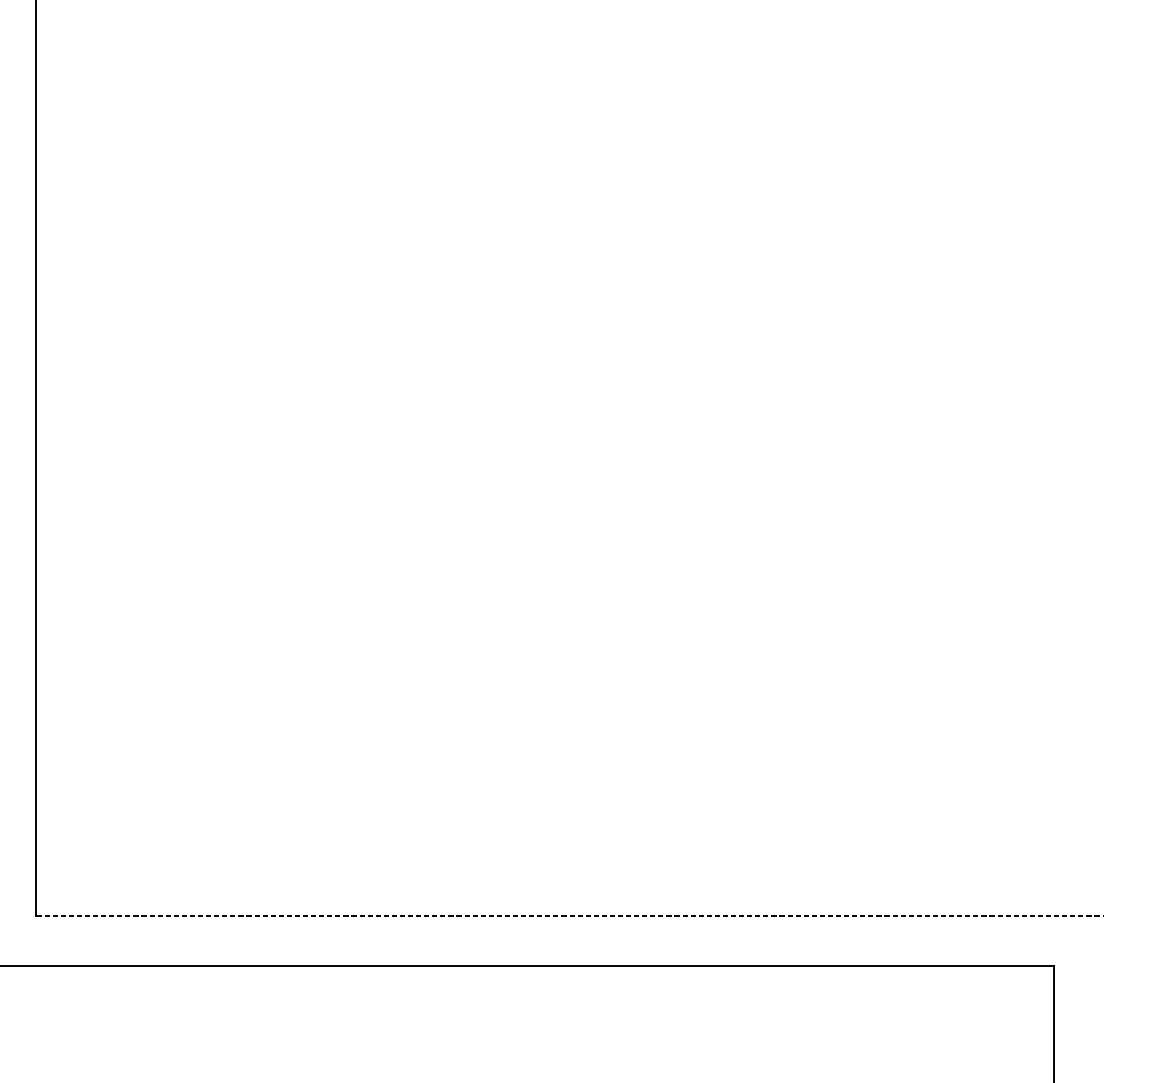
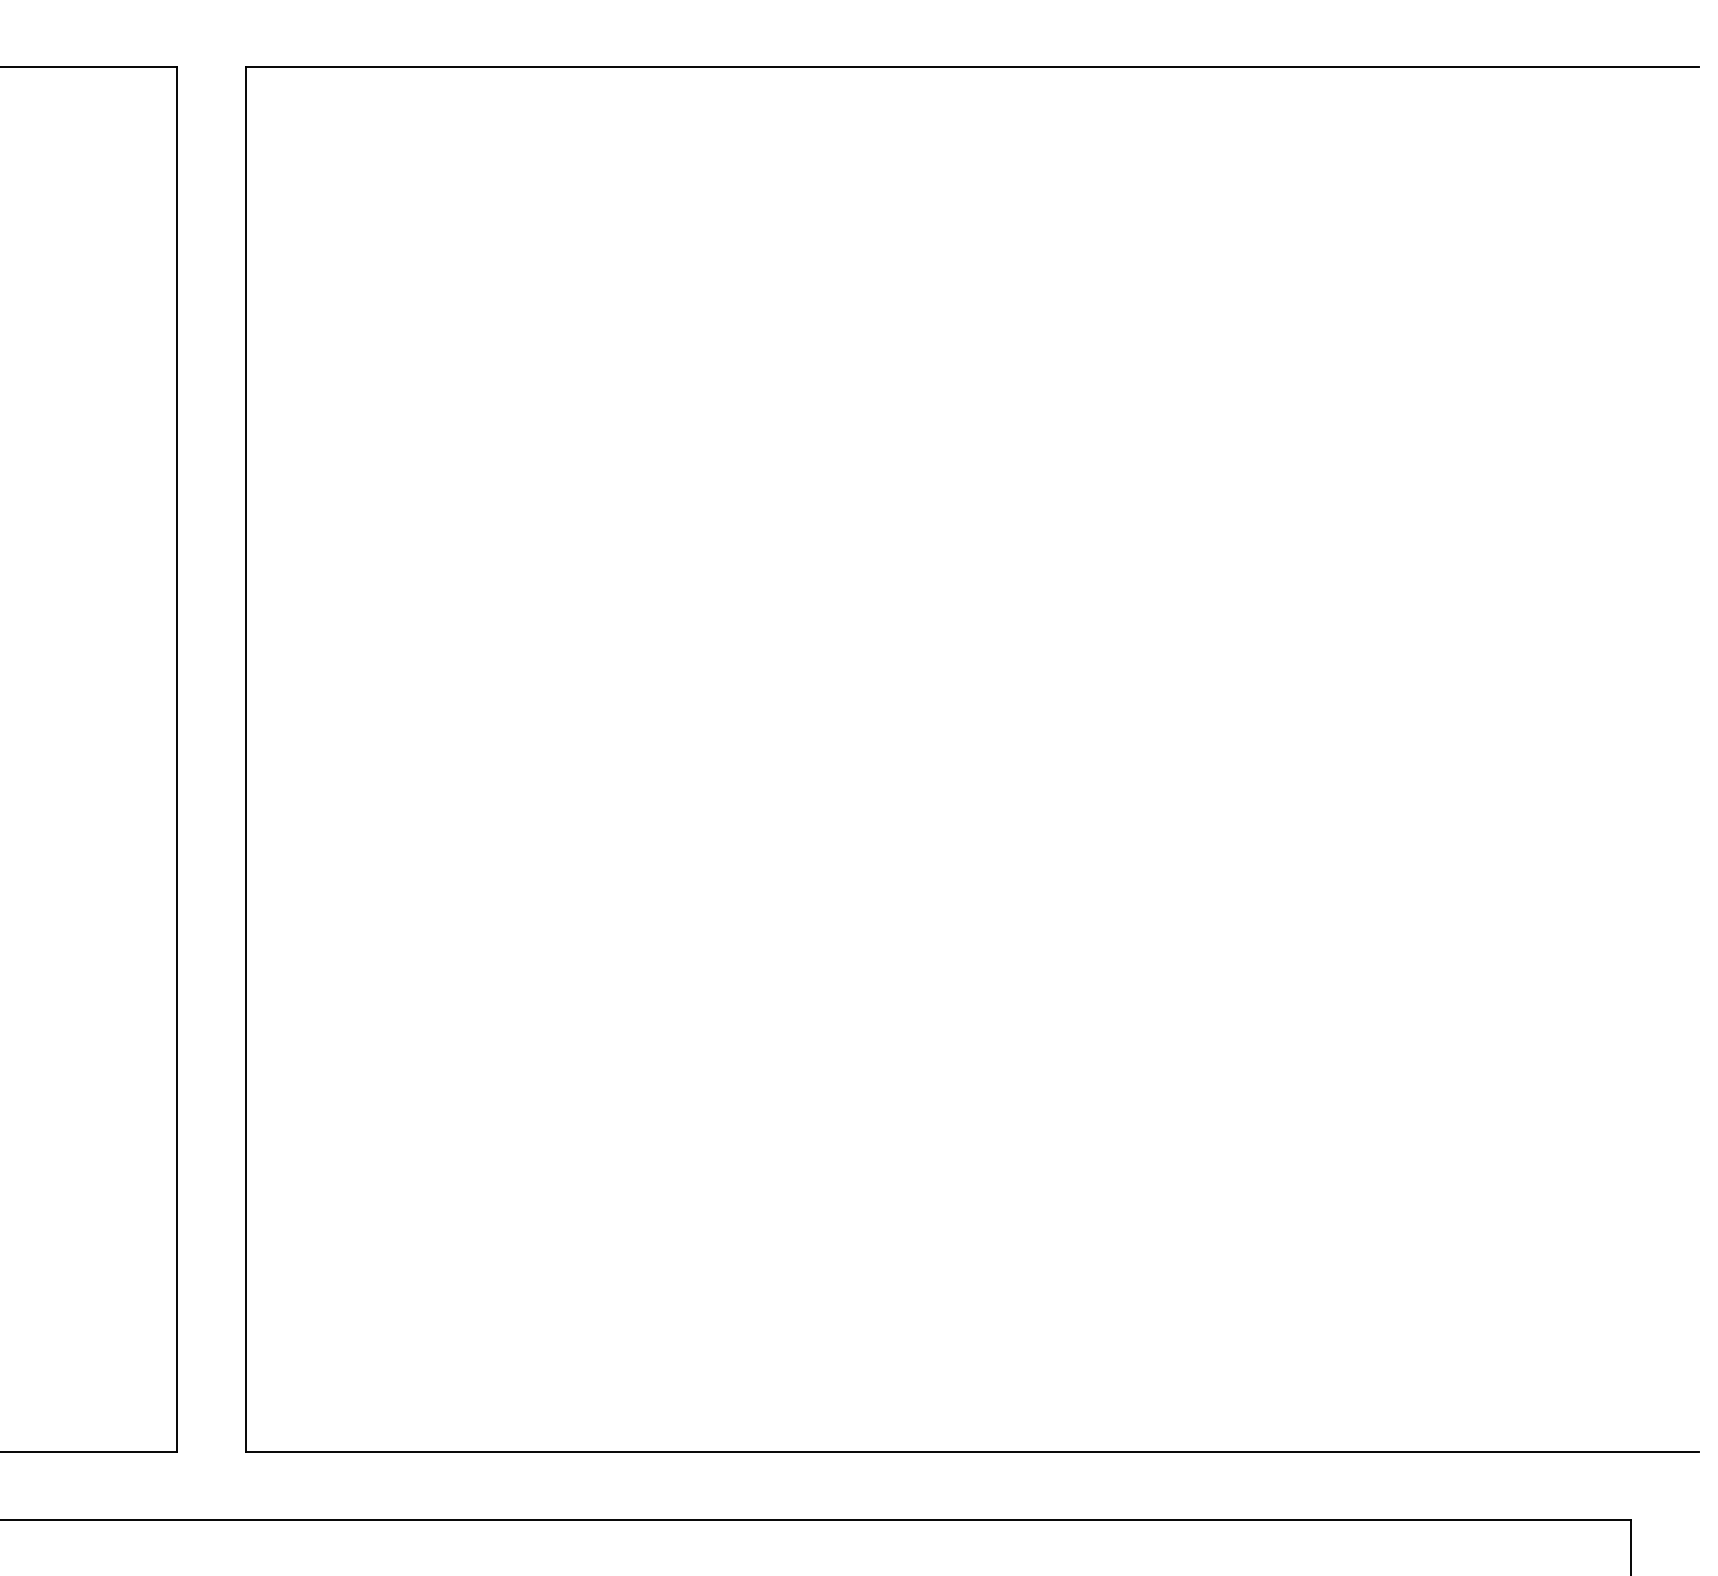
line: (570, 915) -> (972, 1451), dashed -> solid

